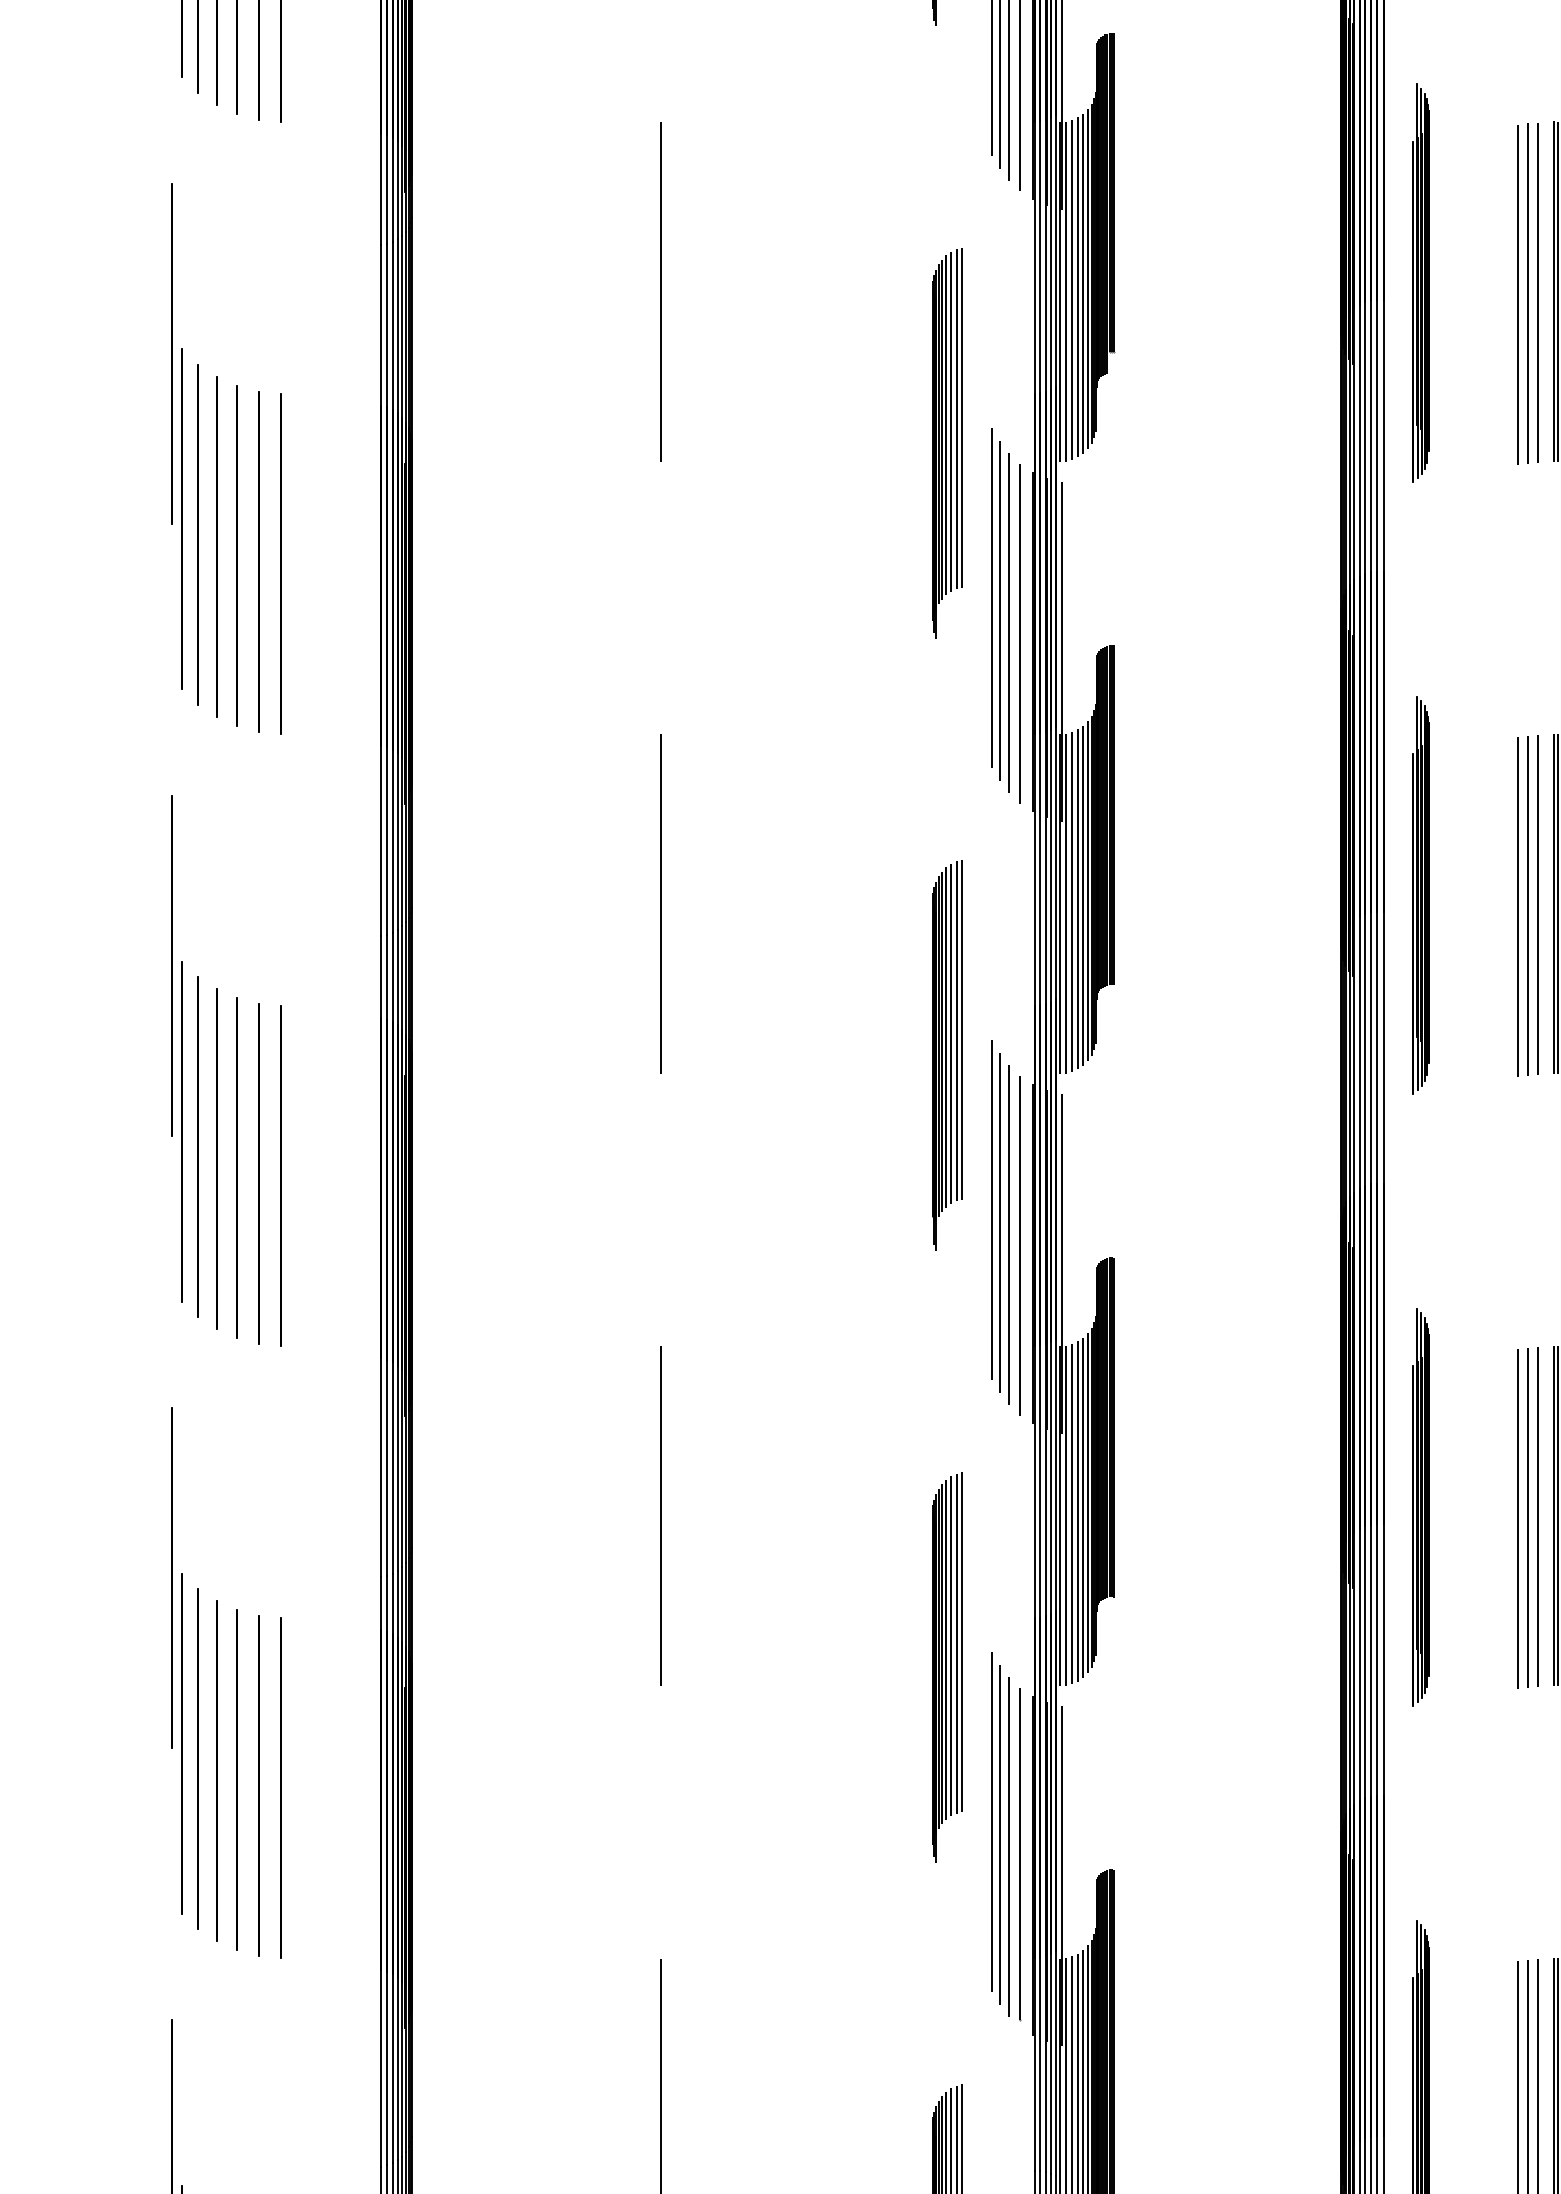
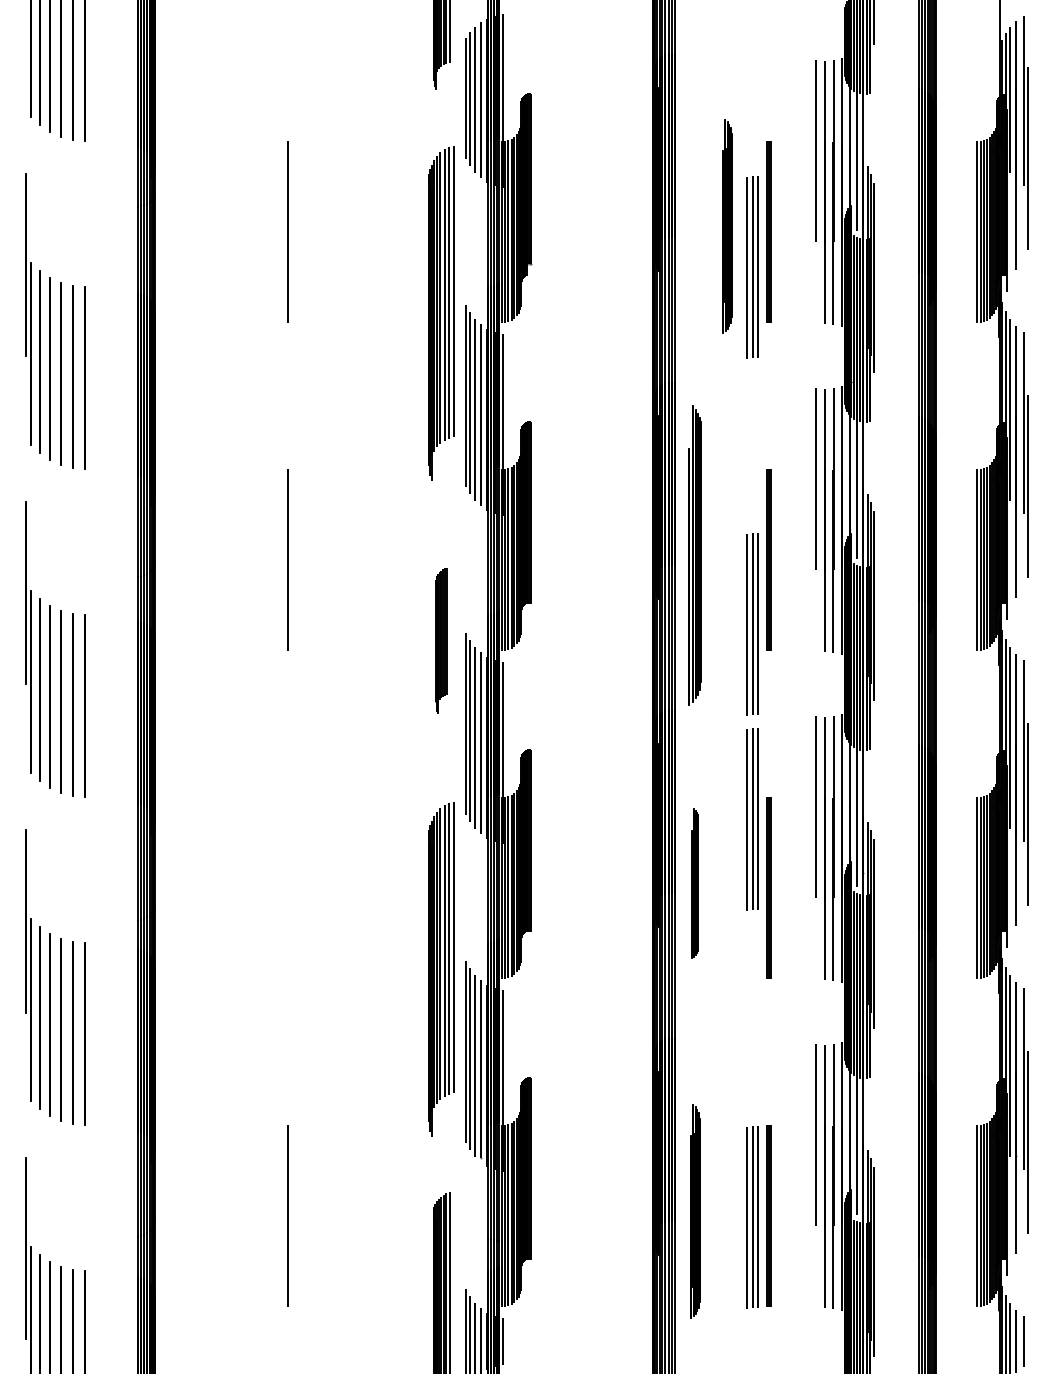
part: (1421, 283) -> (727, 226), moved
part: (1527, 294) -> (752, 267), moved
part: (947, 441) -> (441, 312), size x1.6
part: (1421, 895) -> (695, 555), size x1.4
part: (1527, 906) -> (752, 624), moved
part: (947, 1053) -> (441, 640), size x0.7
part: (1421, 1507) -> (695, 883), size x0.7
line: (659, 1516) -> (287, 888), removed
part: (1527, 1518) -> (752, 819), moved
part: (947, 1666) -> (441, 968), size x1.6

